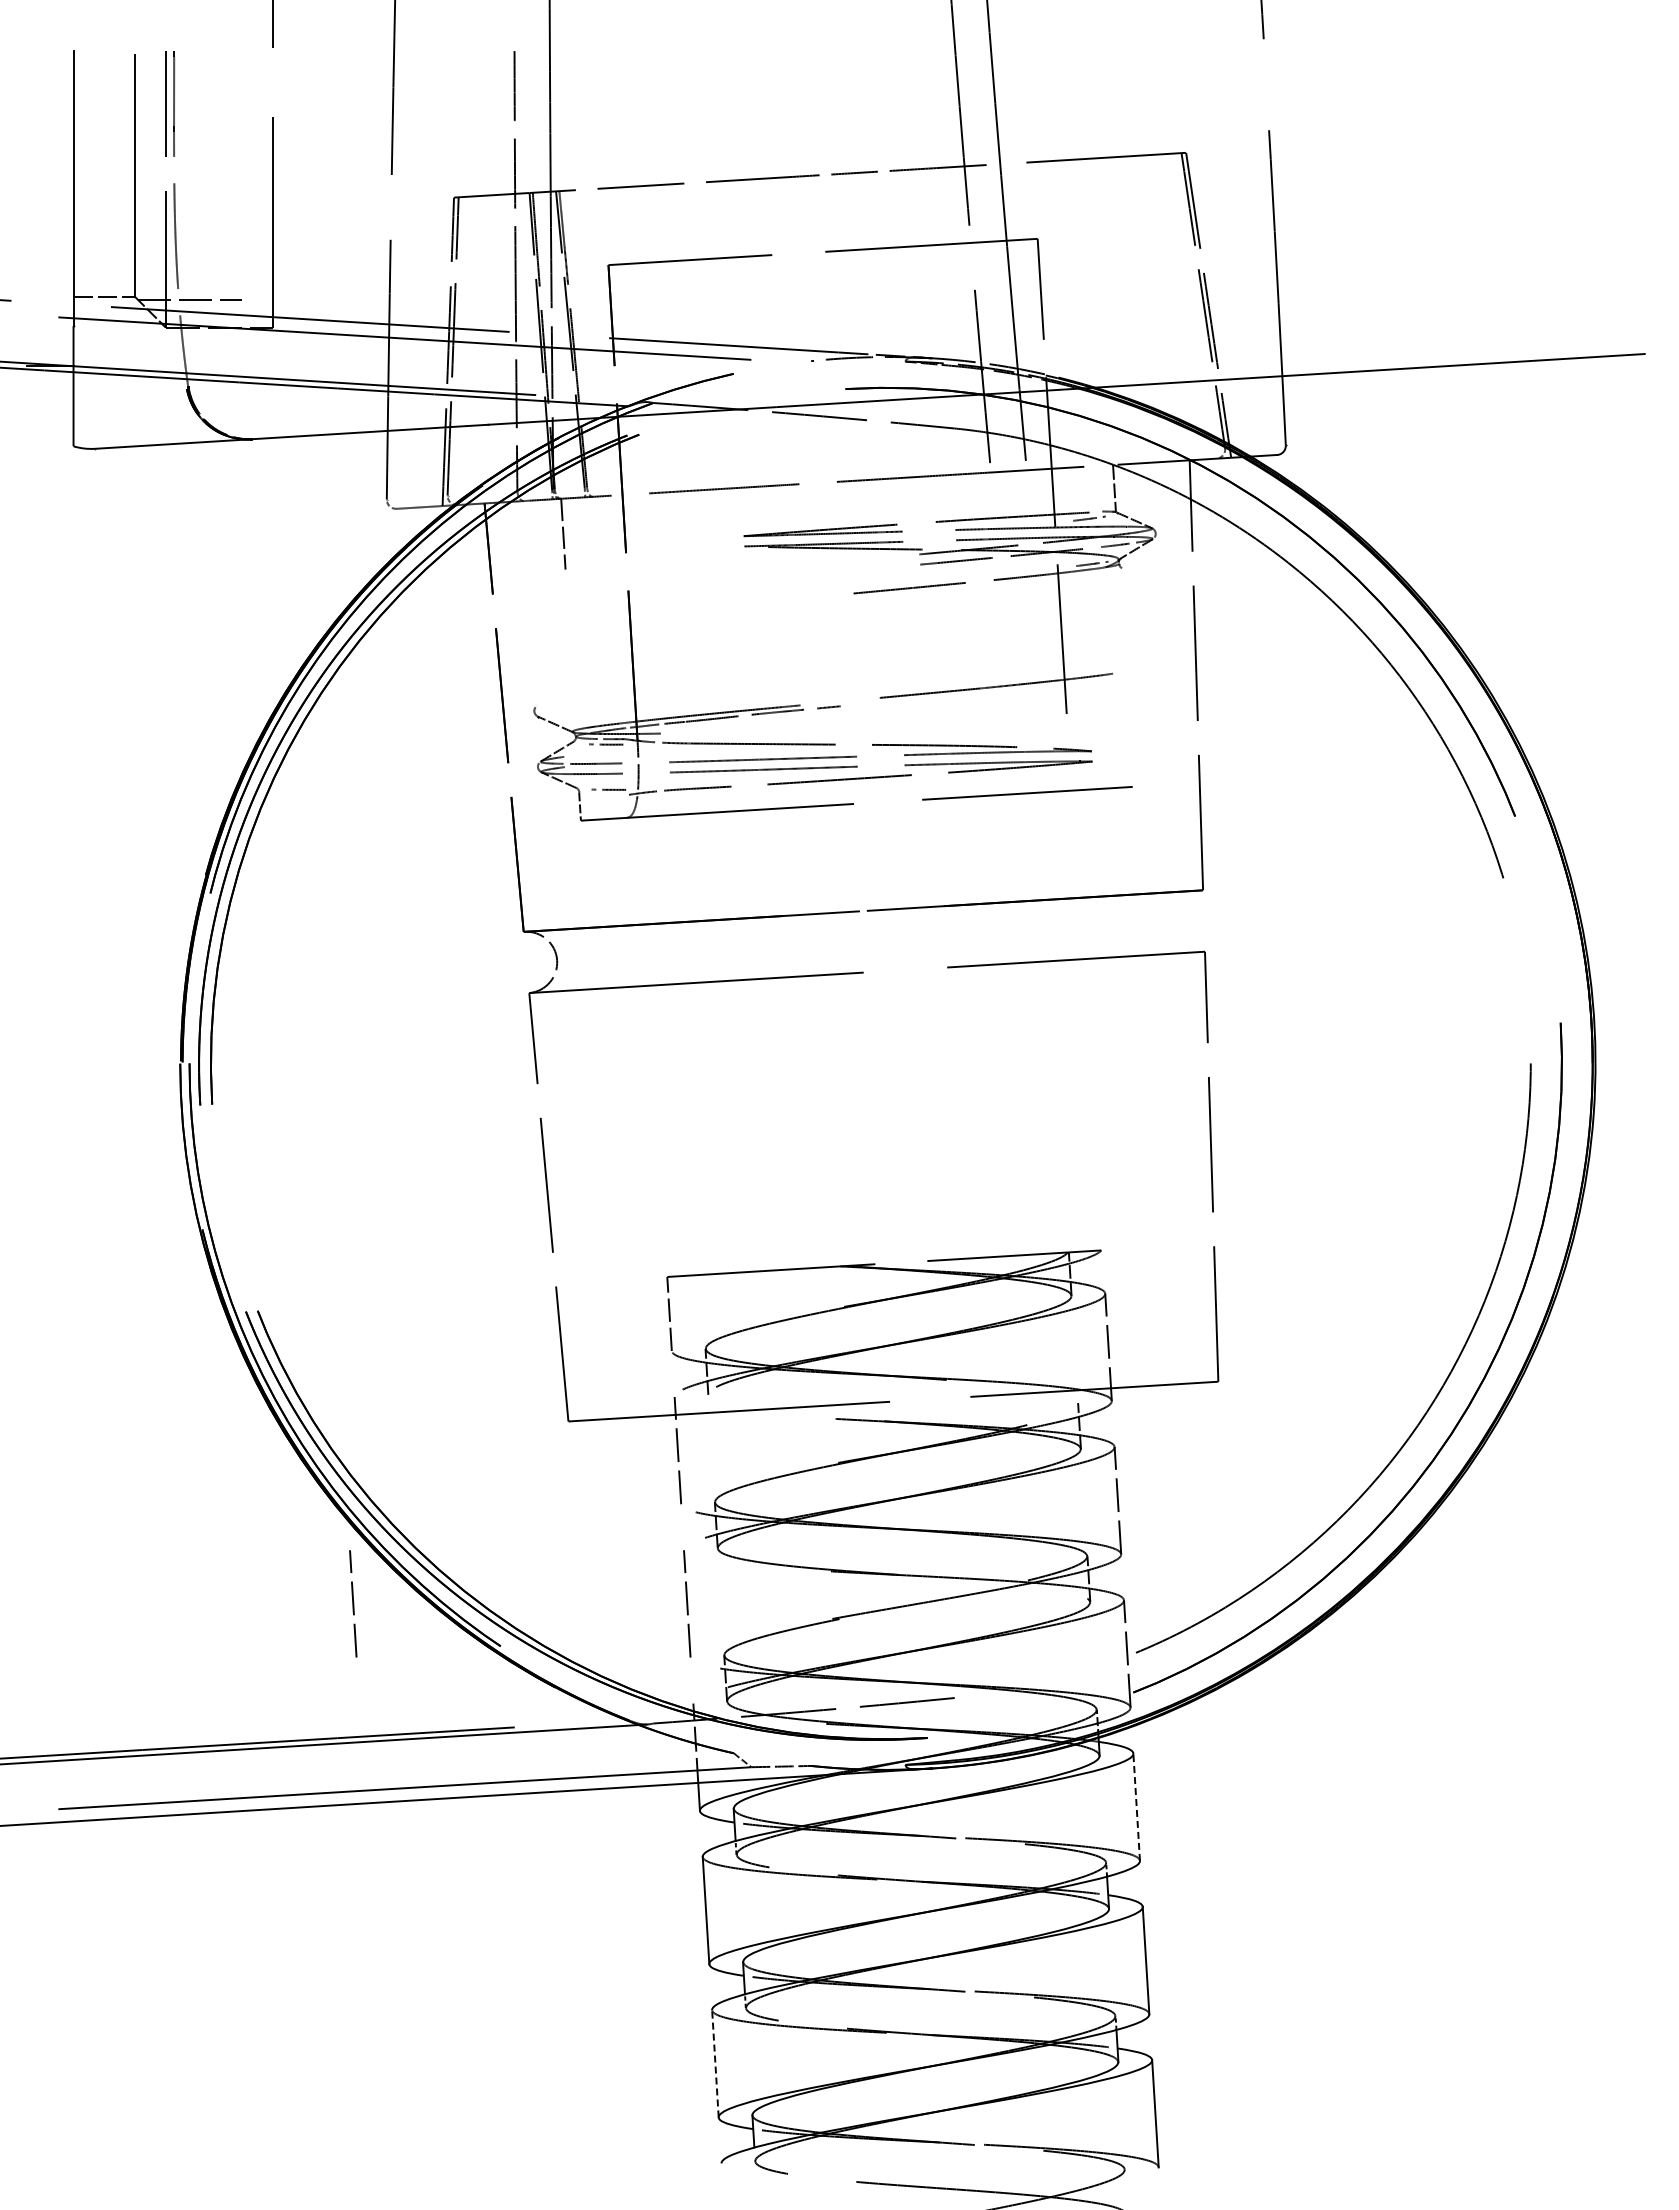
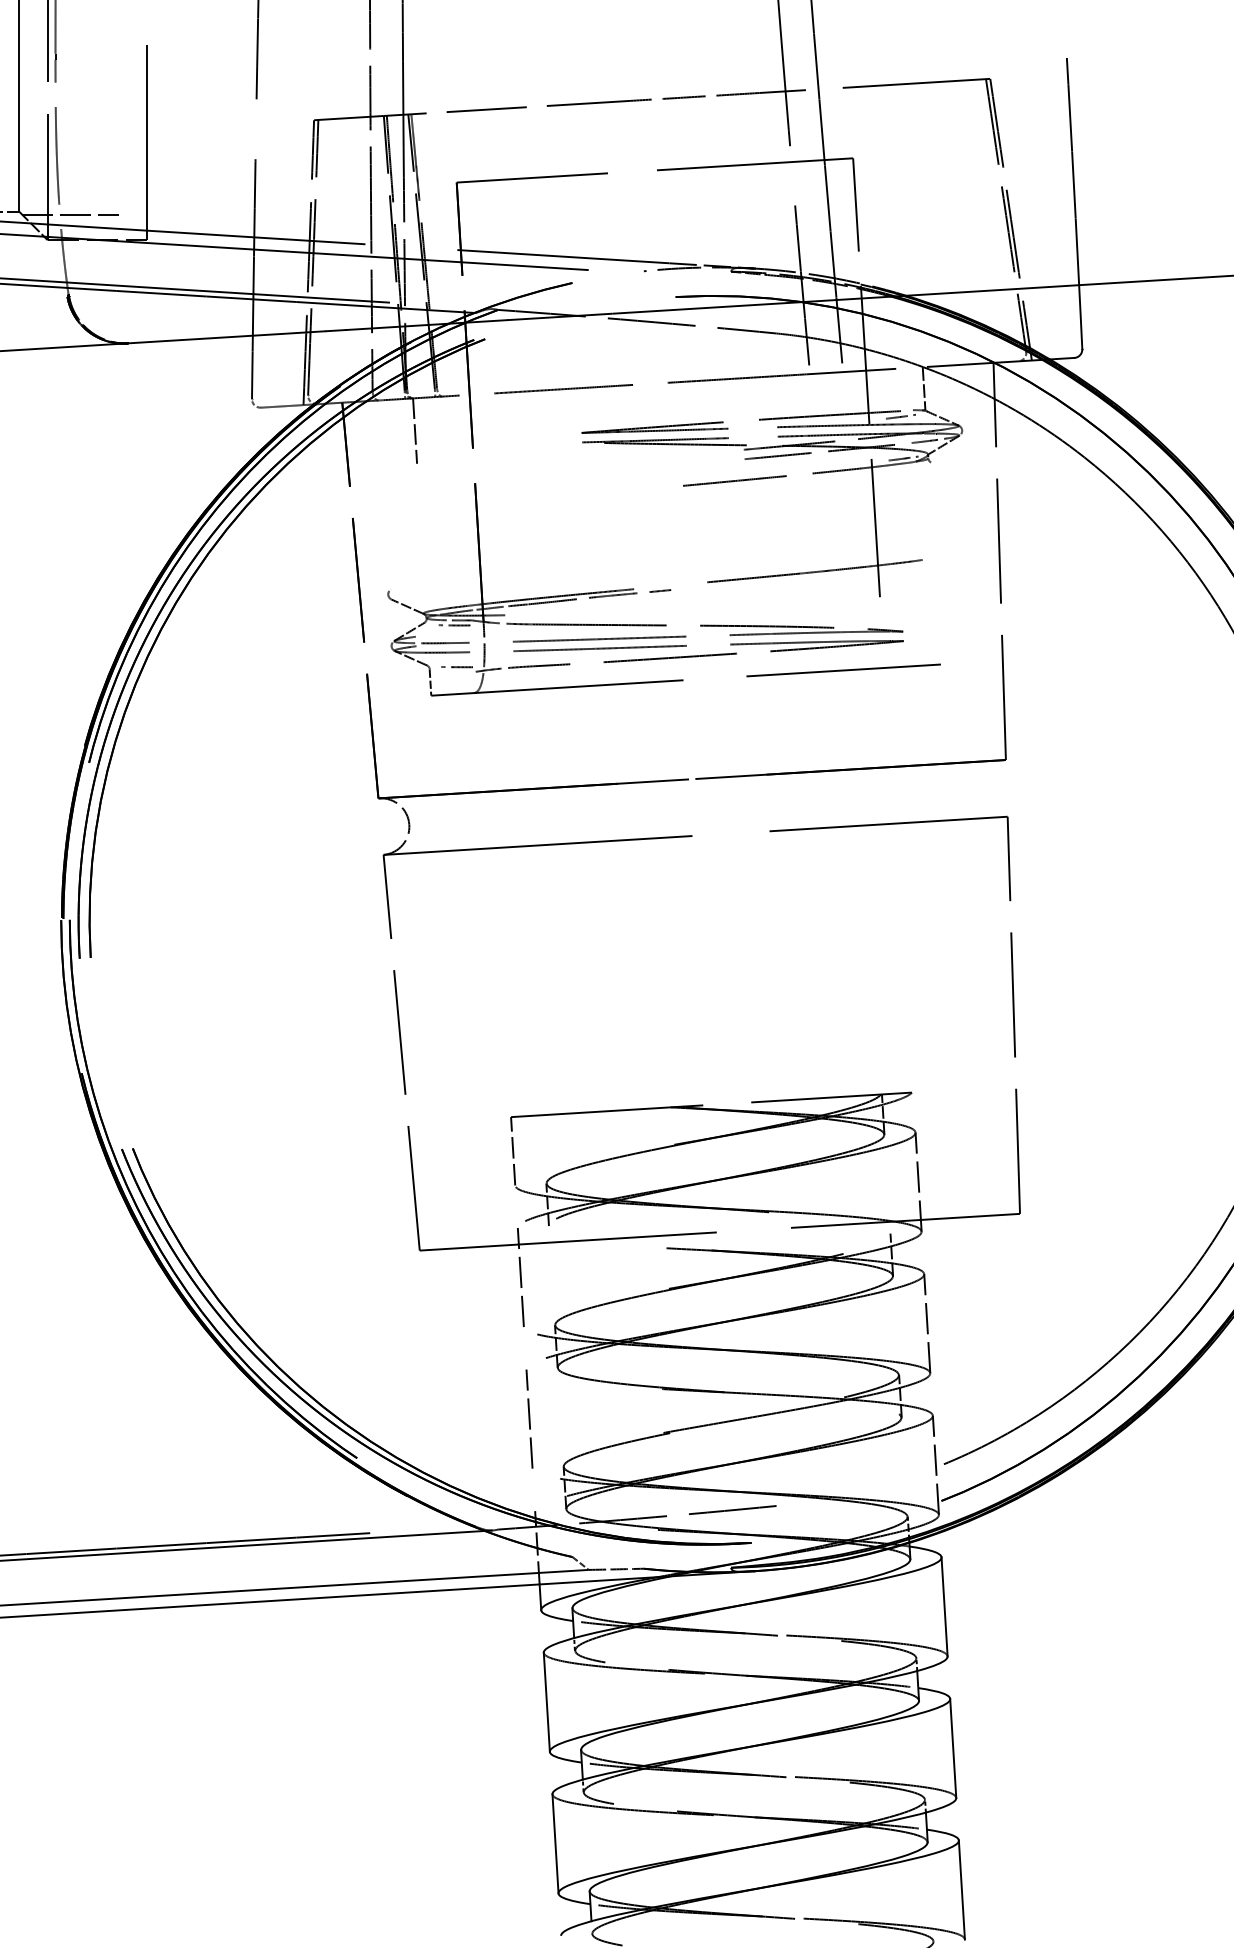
line: (353, 1603) -> (221, 1418), removed
line: (1136, 1807) -> (944, 1607), dashed -> solid
line: (715, 2063) -> (555, 1843), dashed -> solid

